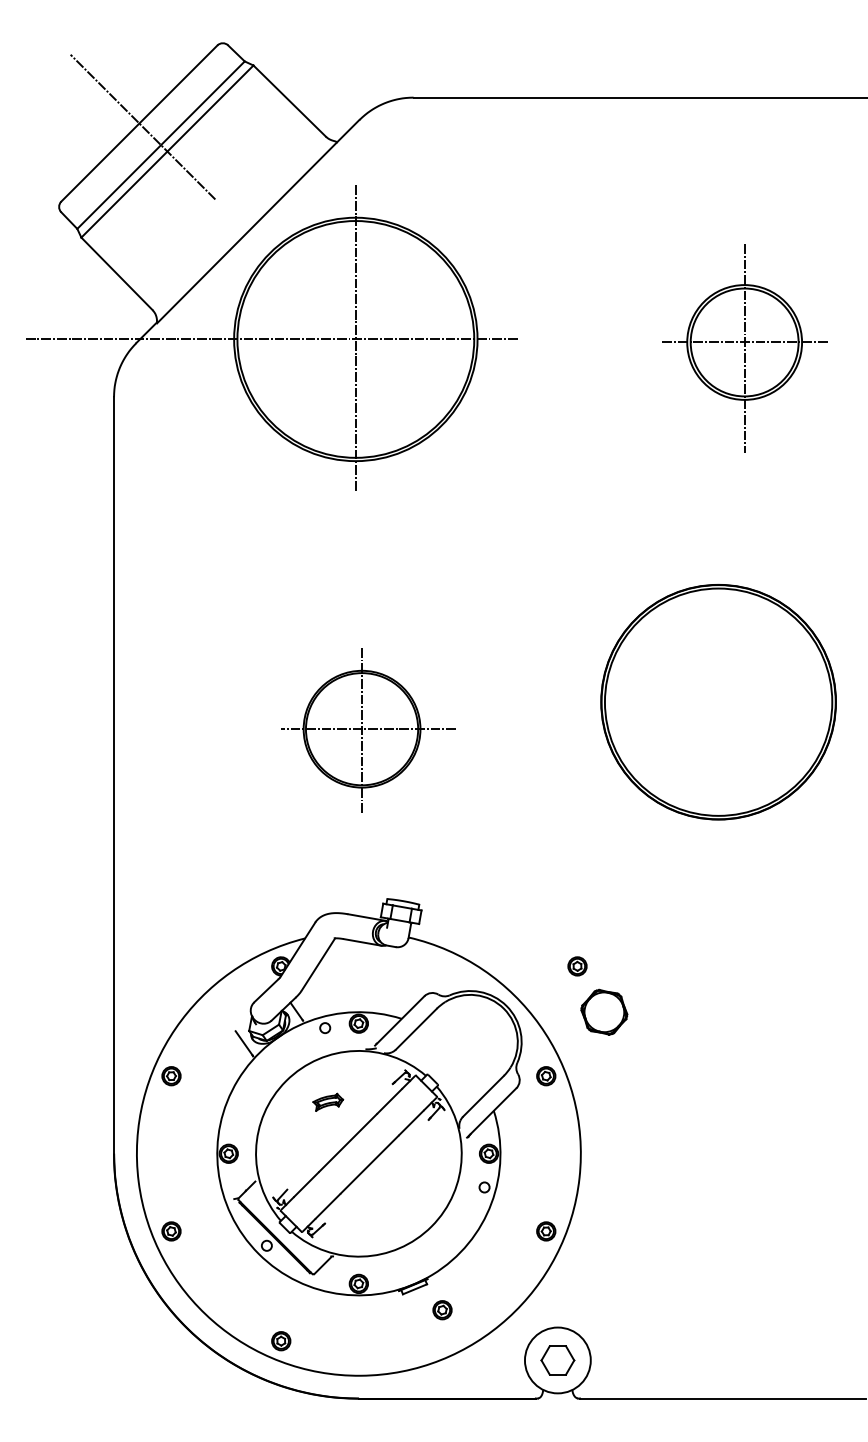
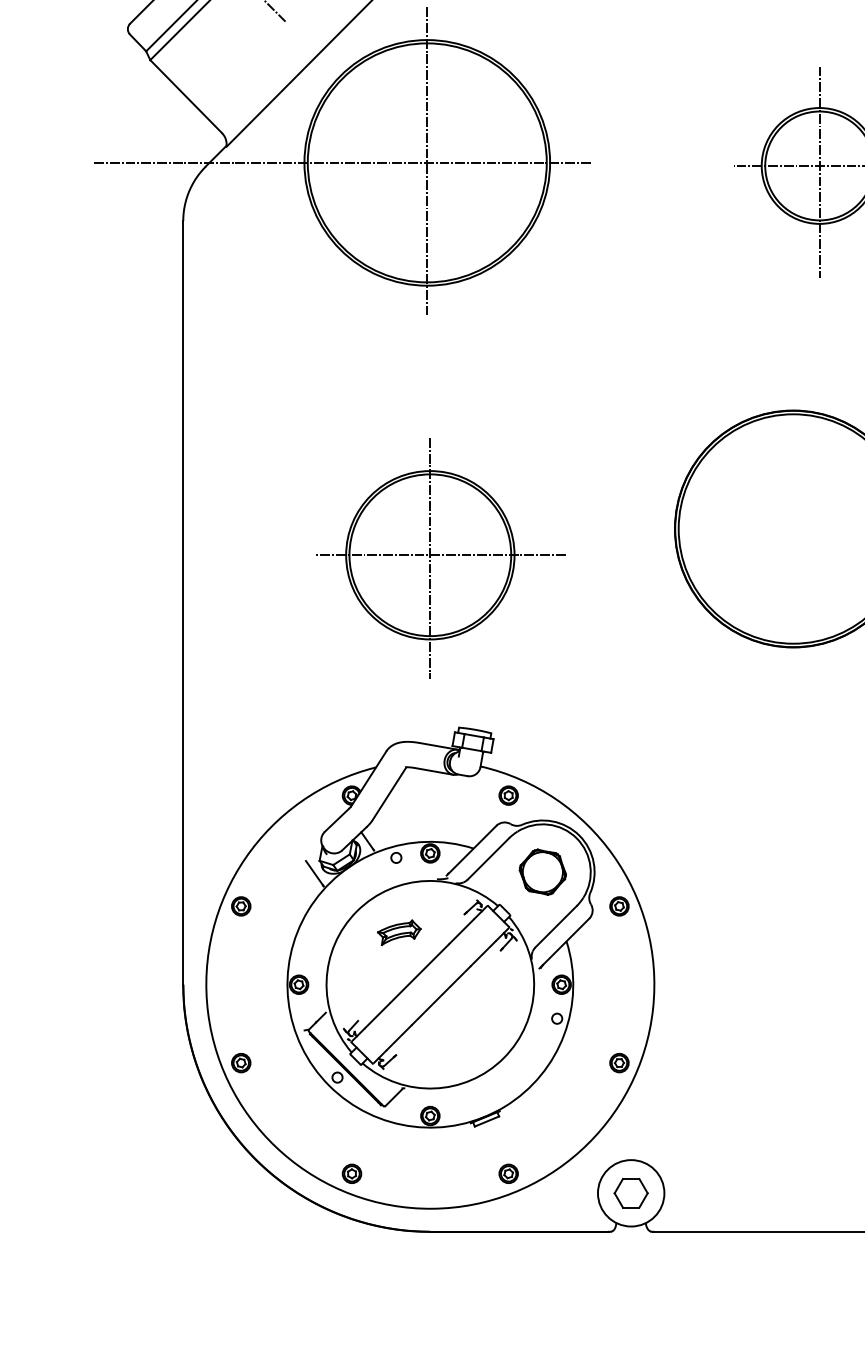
part: (369, 731) -> (441, 558), size x1.43
part: (577, 966) -> (508, 795), moved
part: (604, 1011) -> (542, 871), moved
part: (328, 1102) -> (399, 932), size x1.43
part: (442, 1310) -> (508, 1174), moved

